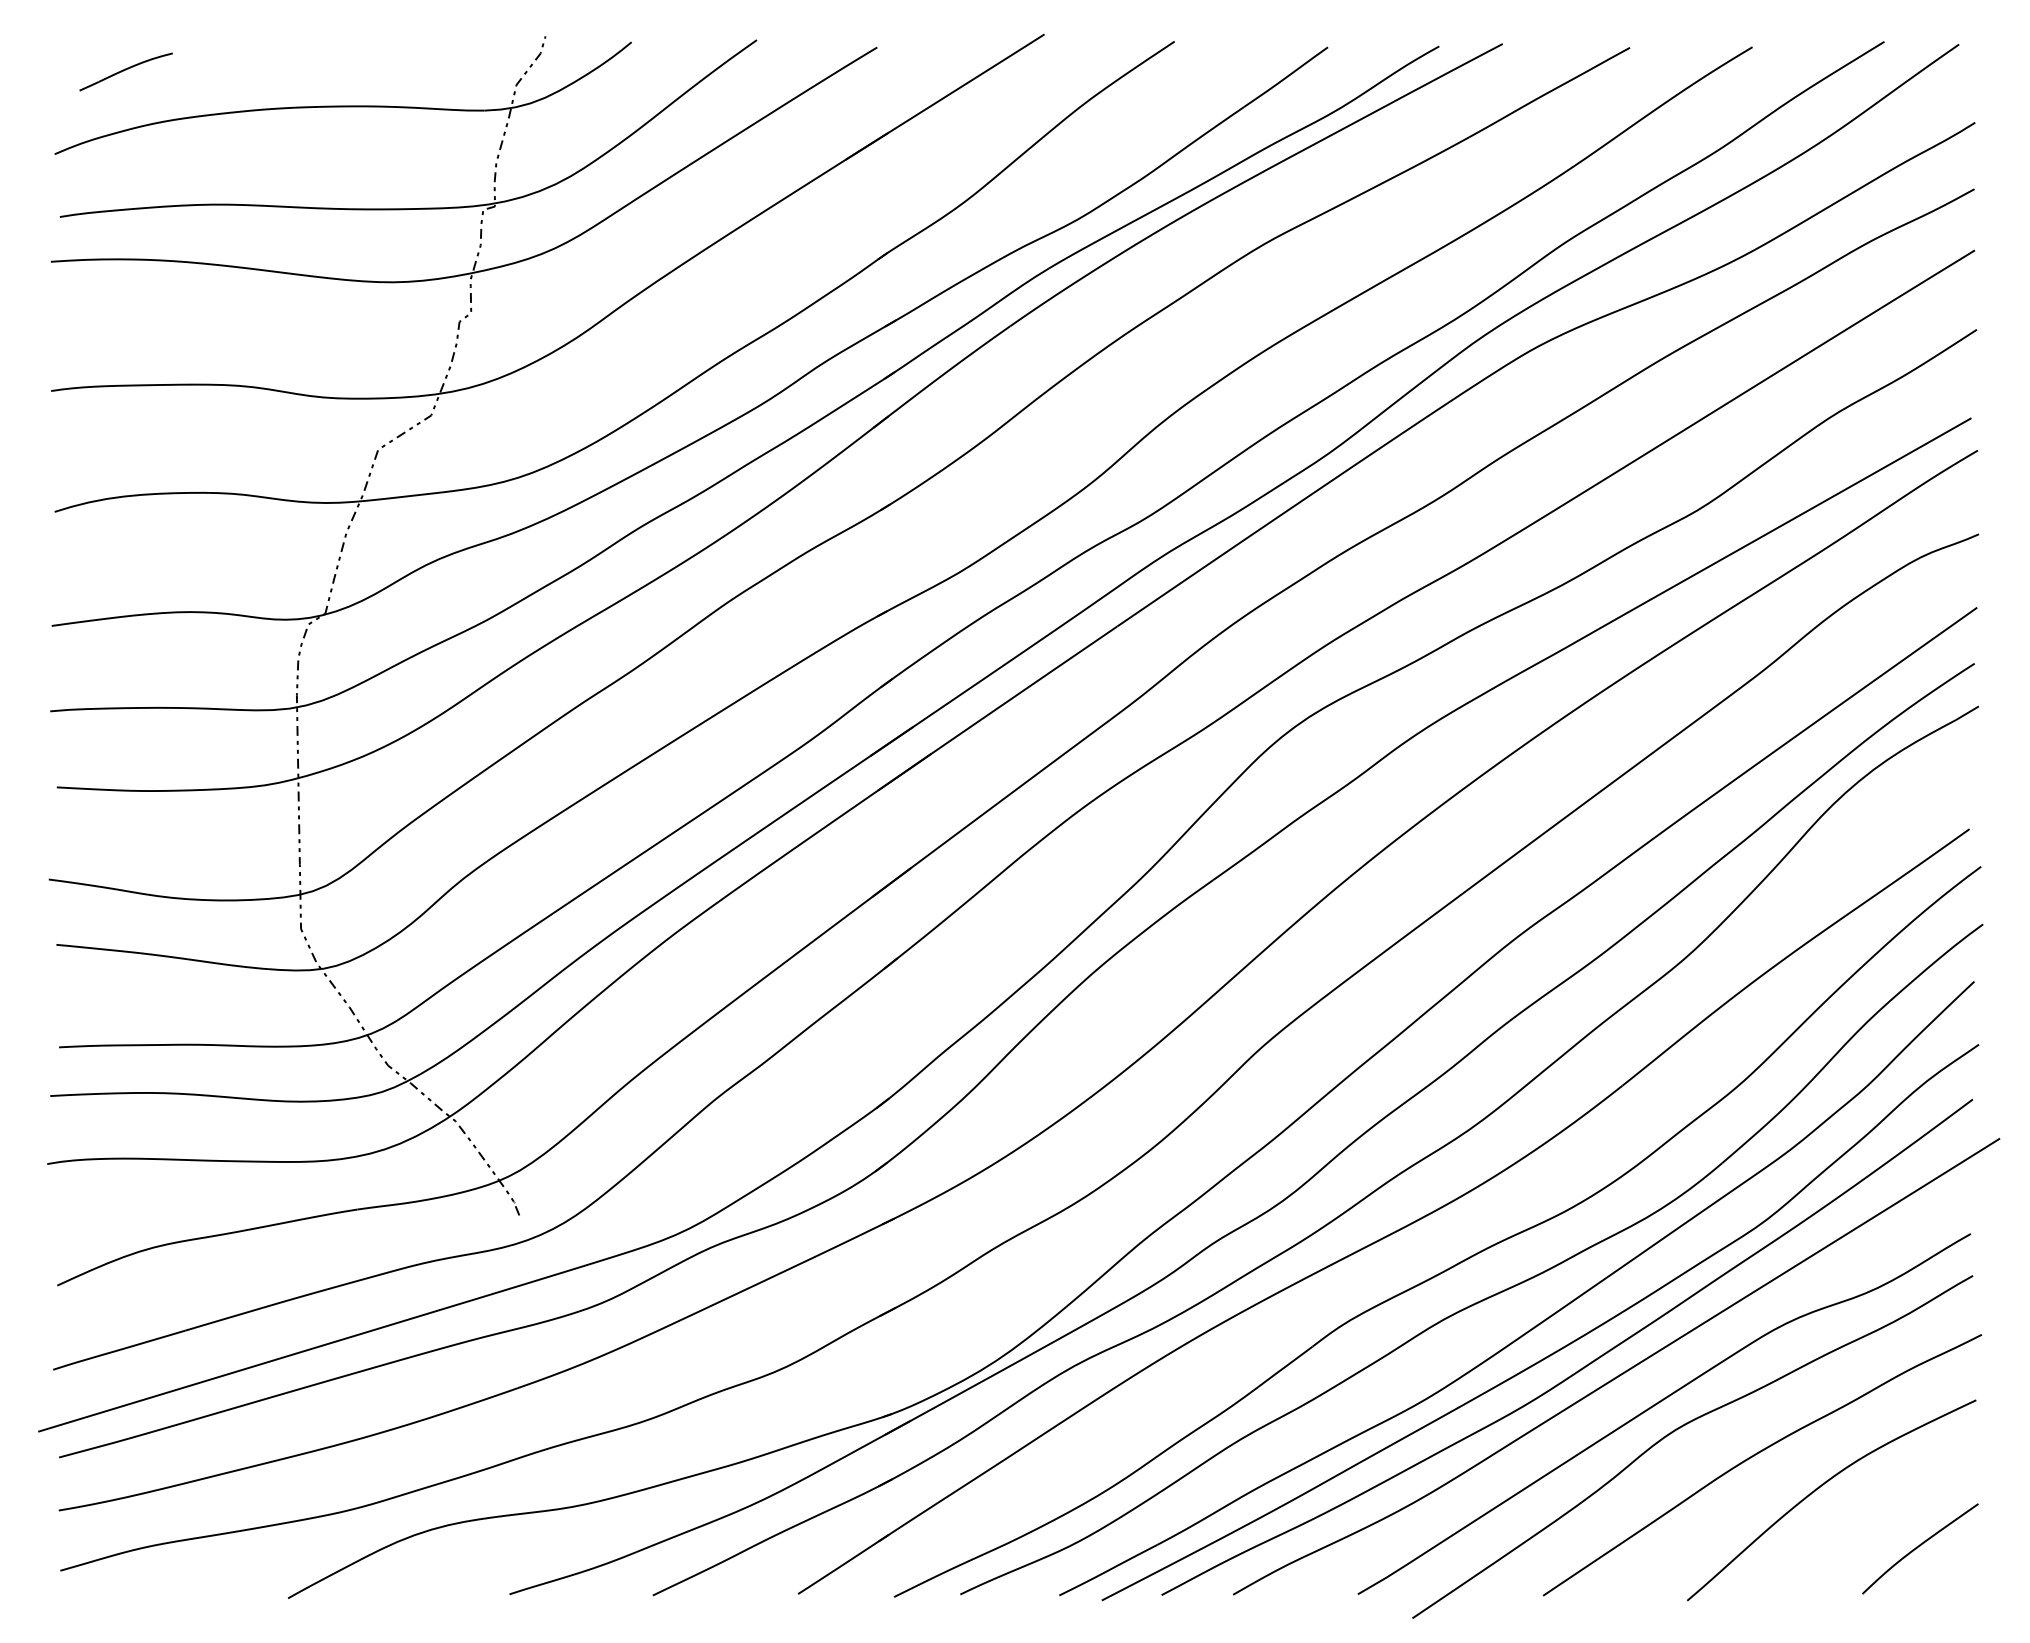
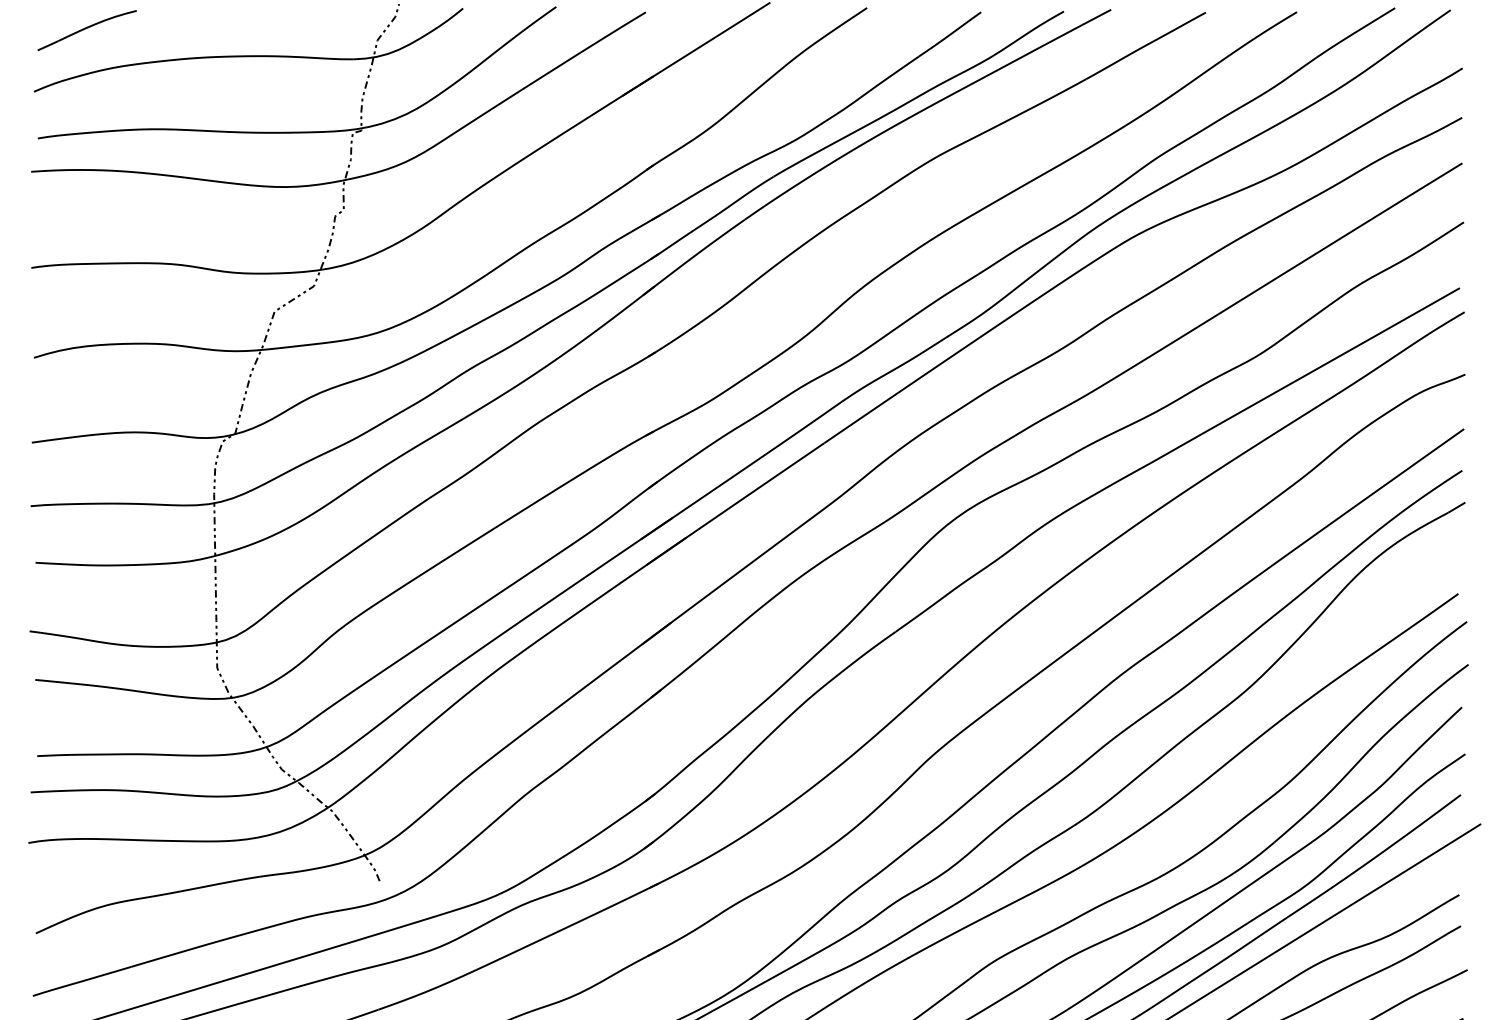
part: (125, 71) -> (86, 30), size x1.43

